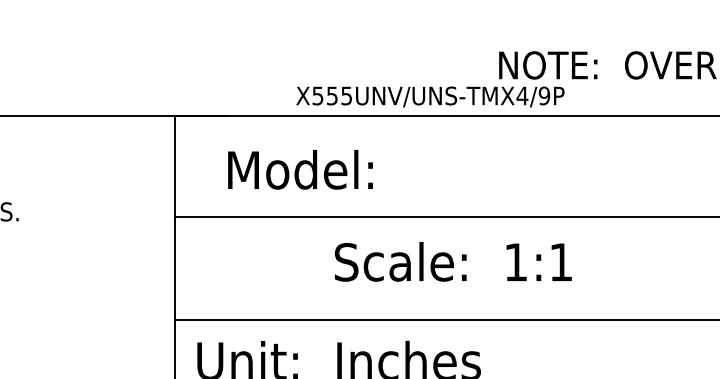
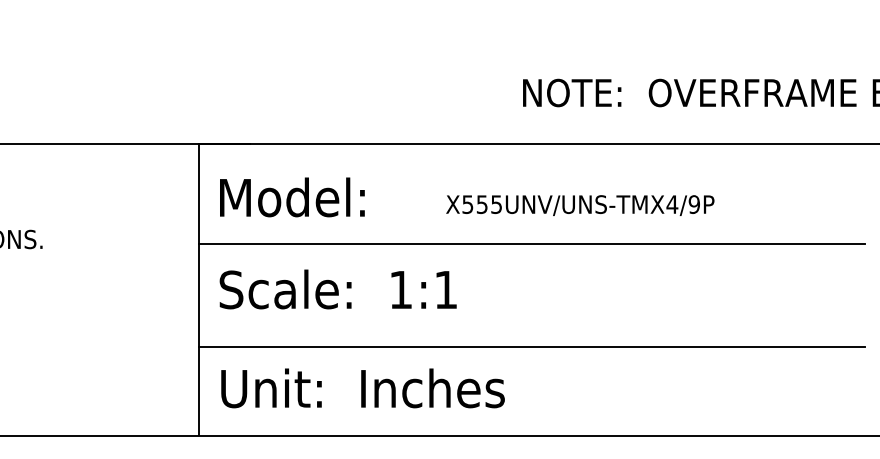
text: (430, 96) -> (580, 205), moved
text: (300, 169) -> (292, 197), moved
text: (452, 261) -> (337, 289), moved

